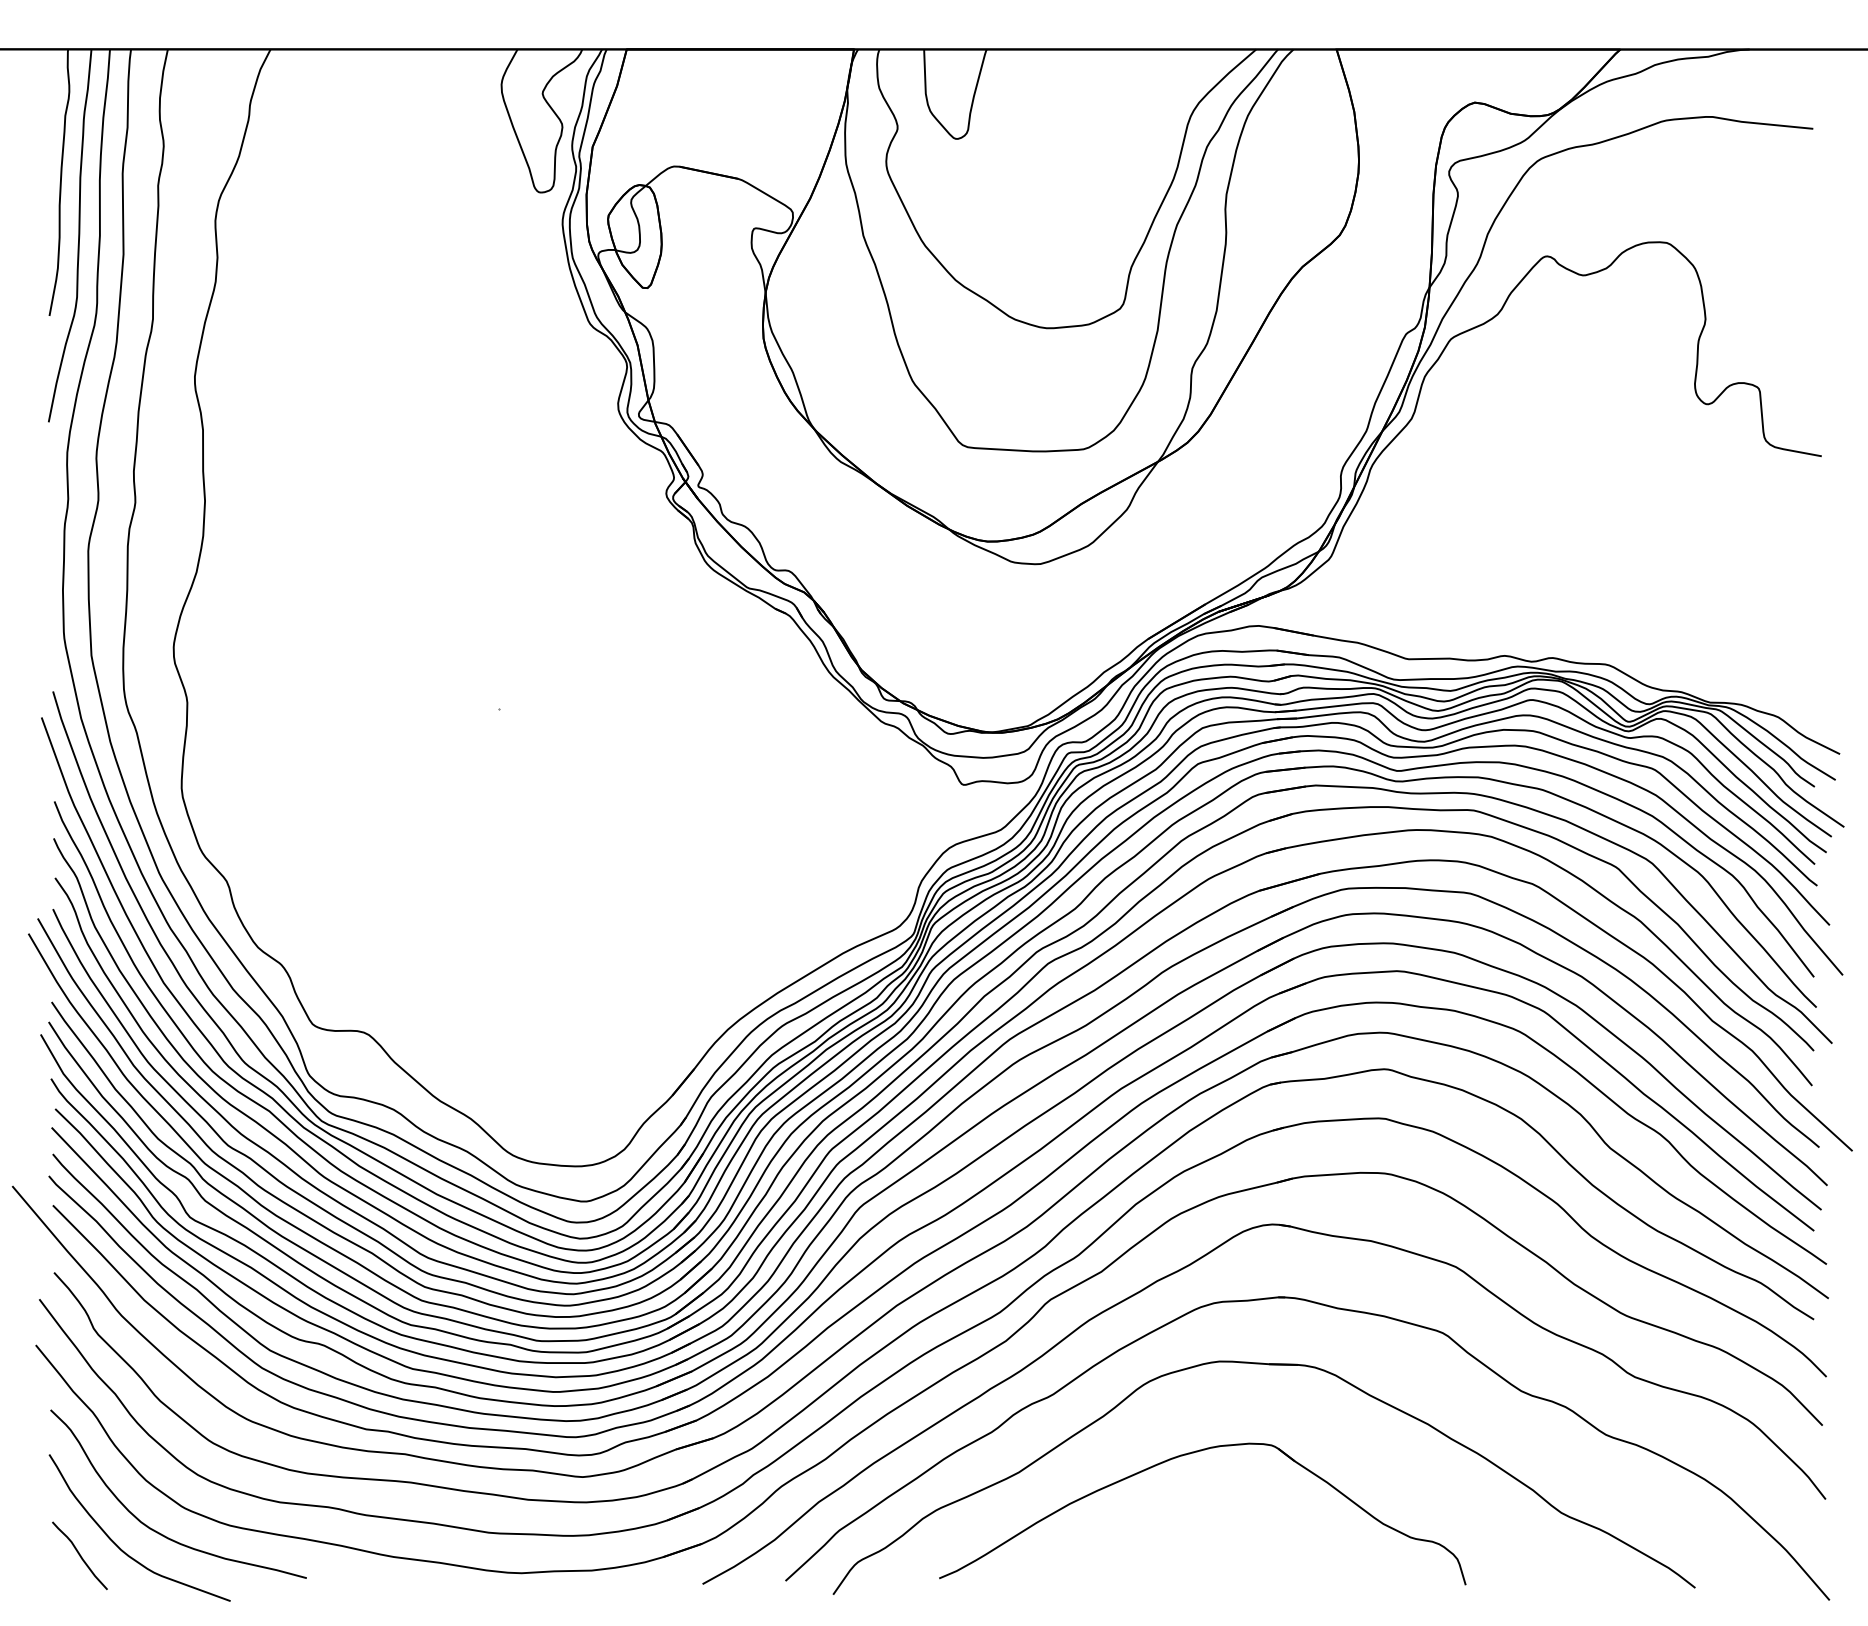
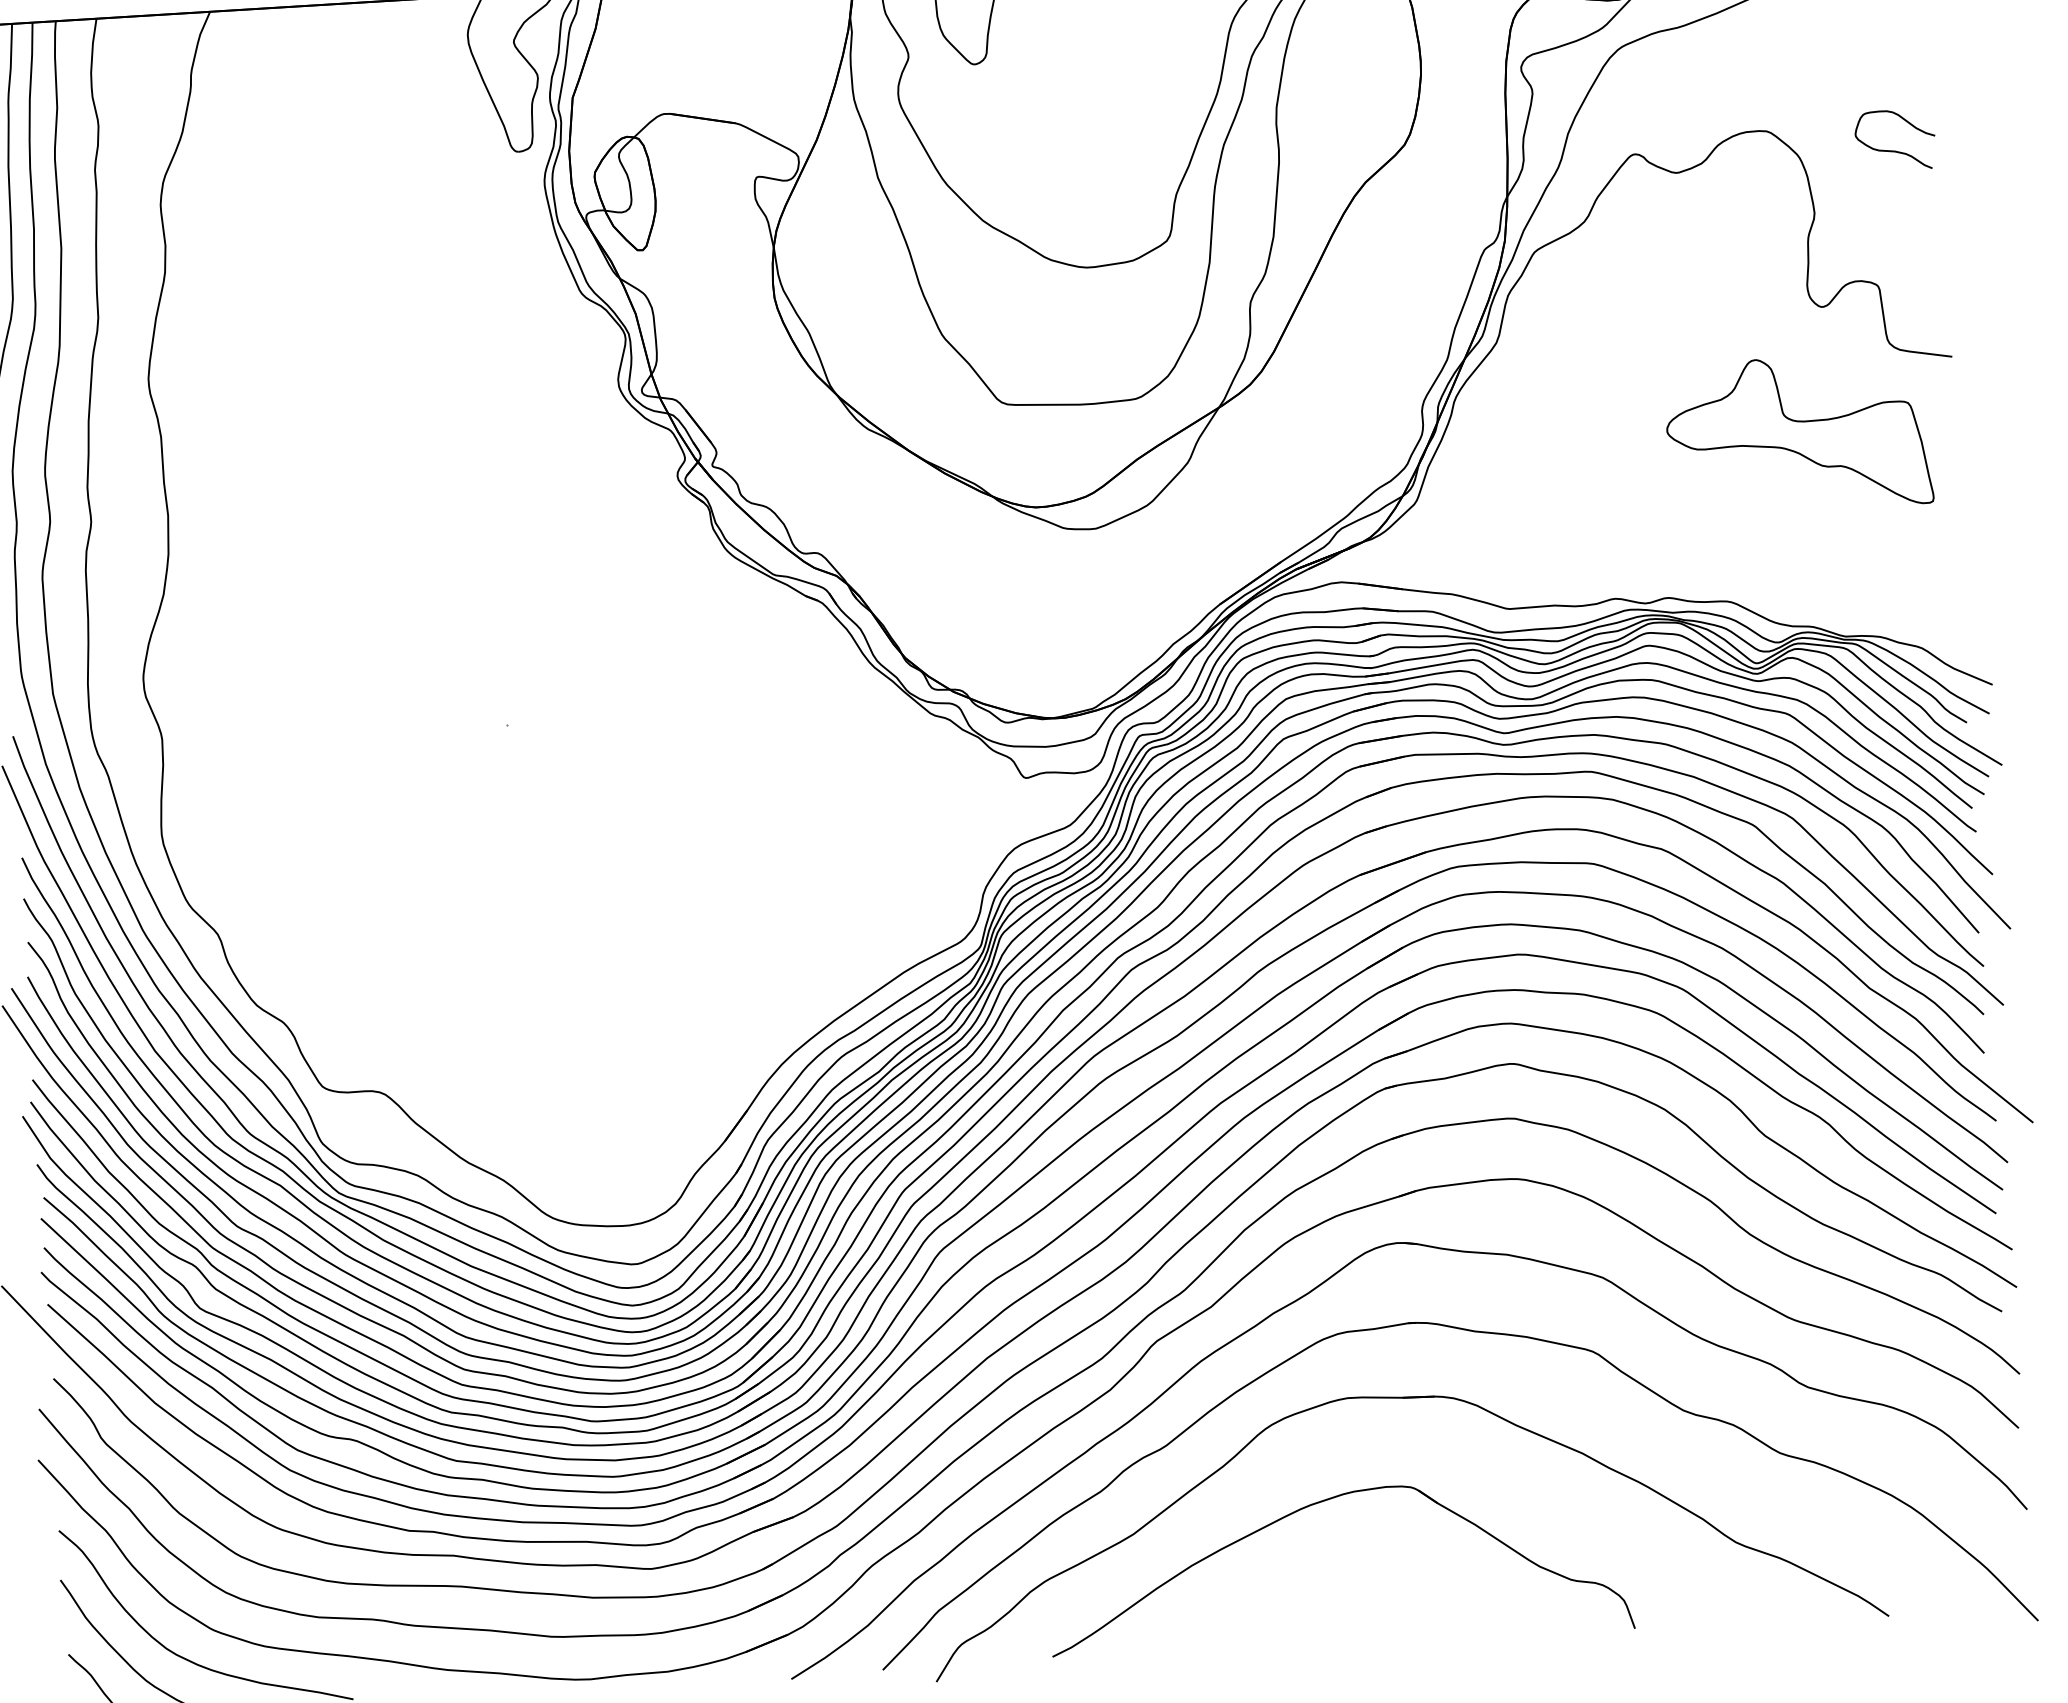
curve: (1778, 266) -> (1891, 149), added
part: (1678, 517) -> (1798, 434), added

